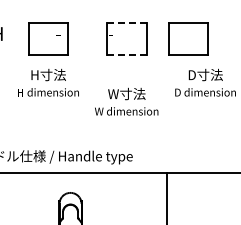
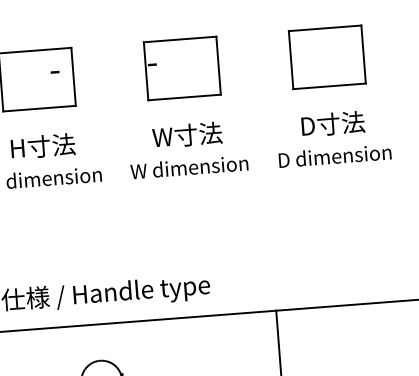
line: (126, 23) -> (179, 40), dashed -> solid
part: (188, 38) -> (327, 56), moved
line: (126, 54) -> (183, 97), dashed -> solid
text: (126, 101) -> (187, 149), moved

